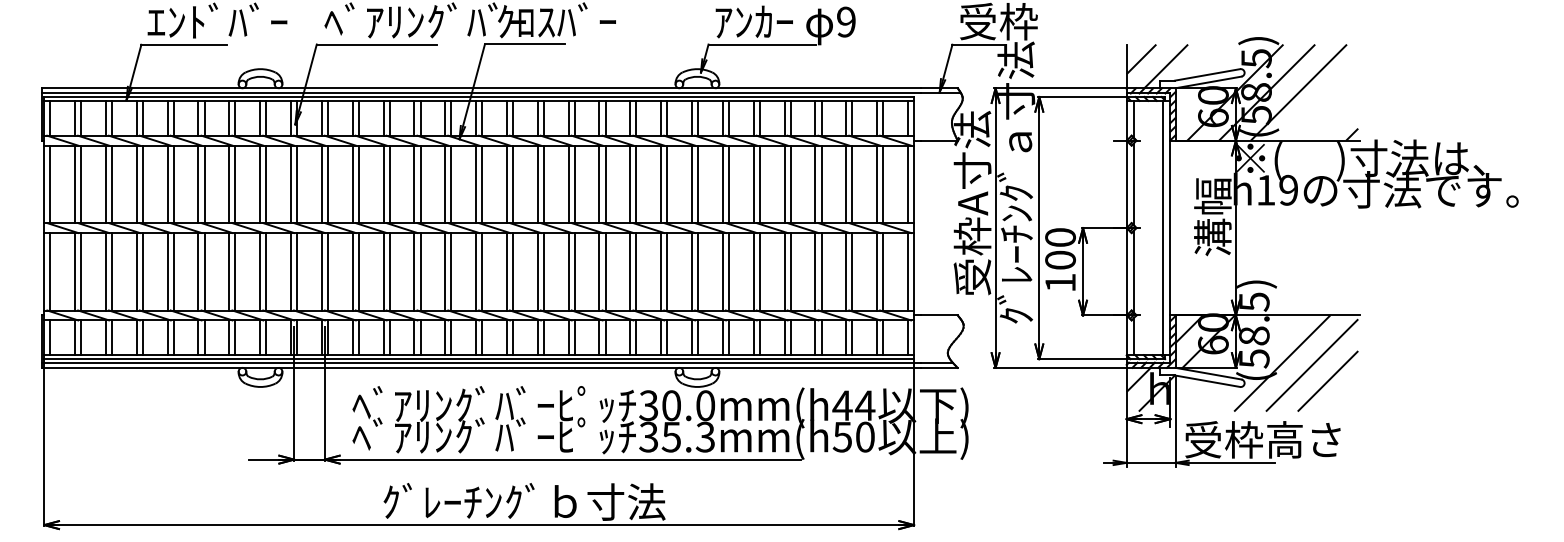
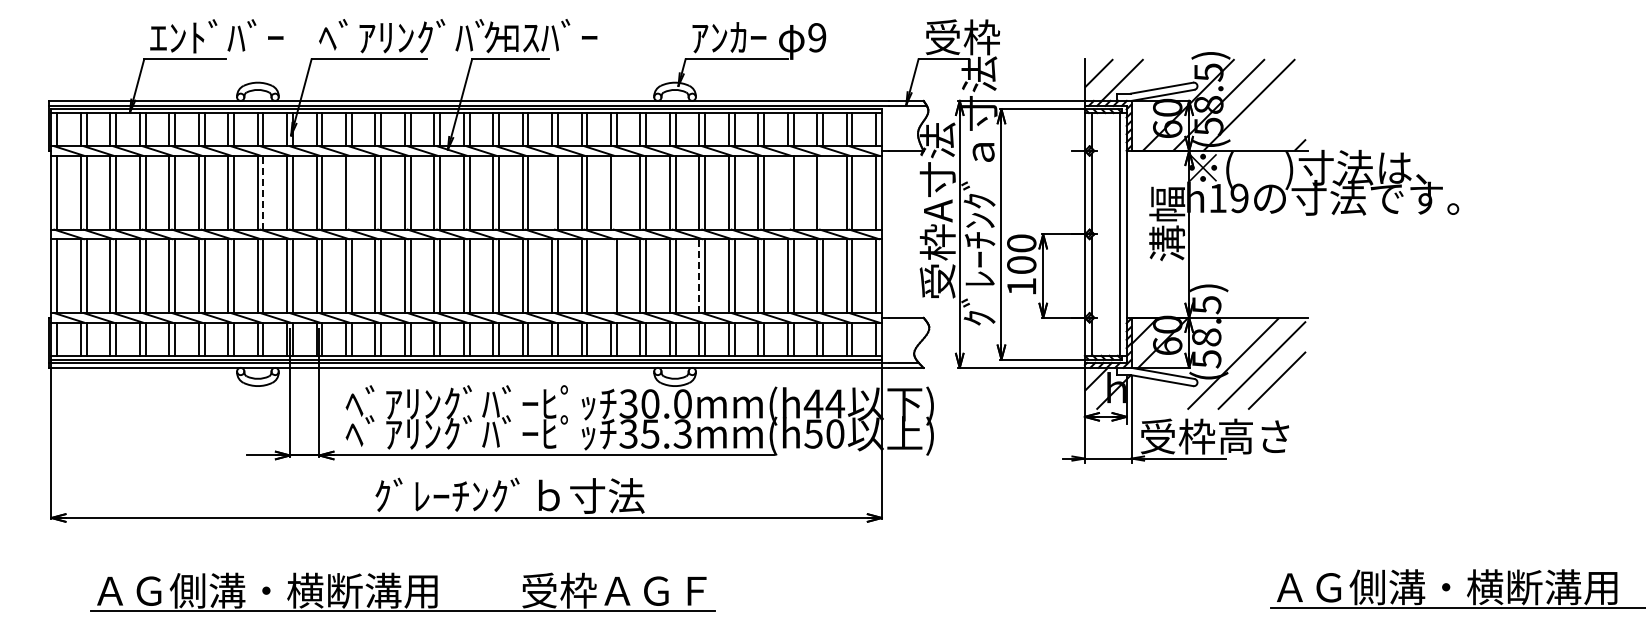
line: (266, 184) -> (263, 192), solid -> dashed
line: (358, 184) -> (351, 192), removed
line: (569, 184) -> (552, 192), removed
line: (636, 184) -> (616, 192), removed
line: (815, 184) -> (787, 192), removed
line: (851, 184) -> (822, 192), removed
line: (630, 272) -> (611, 276), removed
line: (723, 272) -> (699, 276), solid -> dashed

